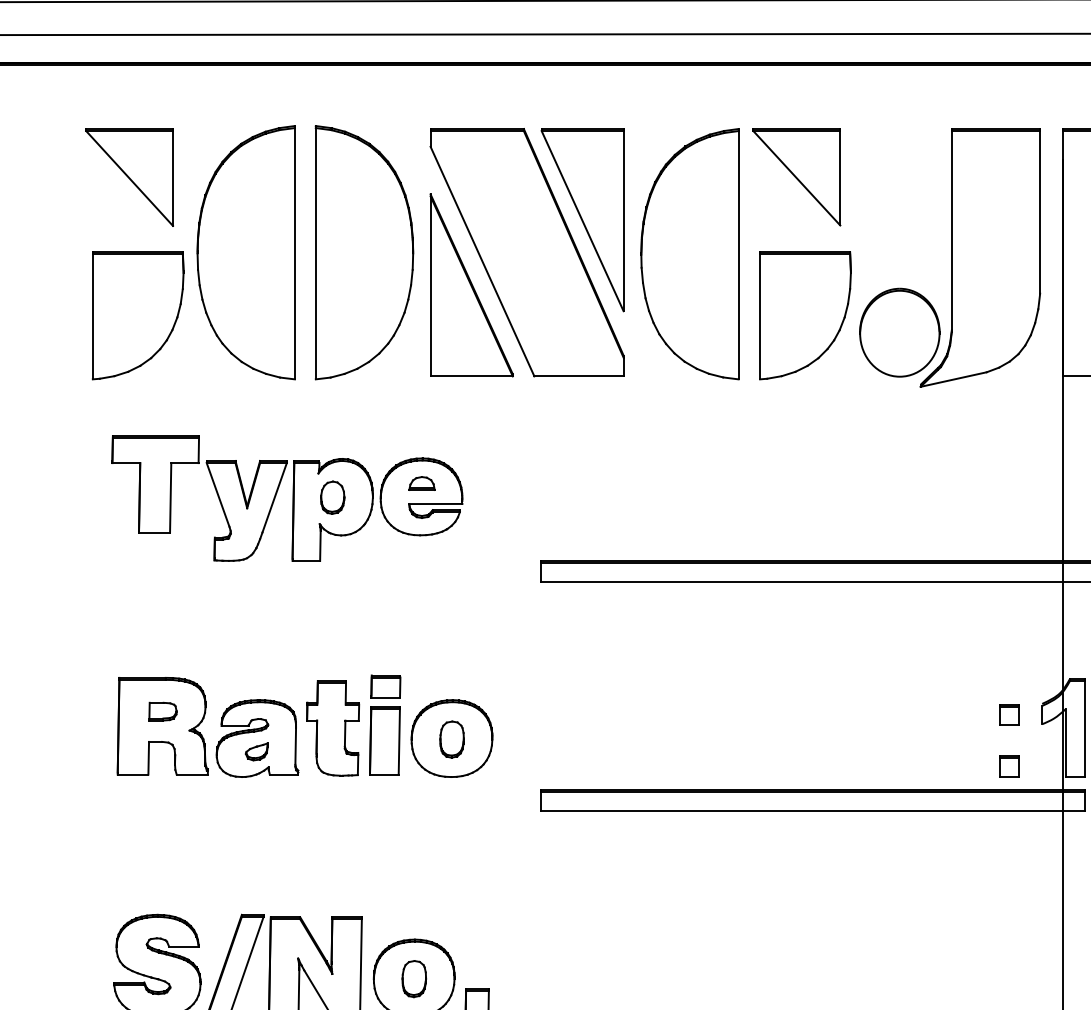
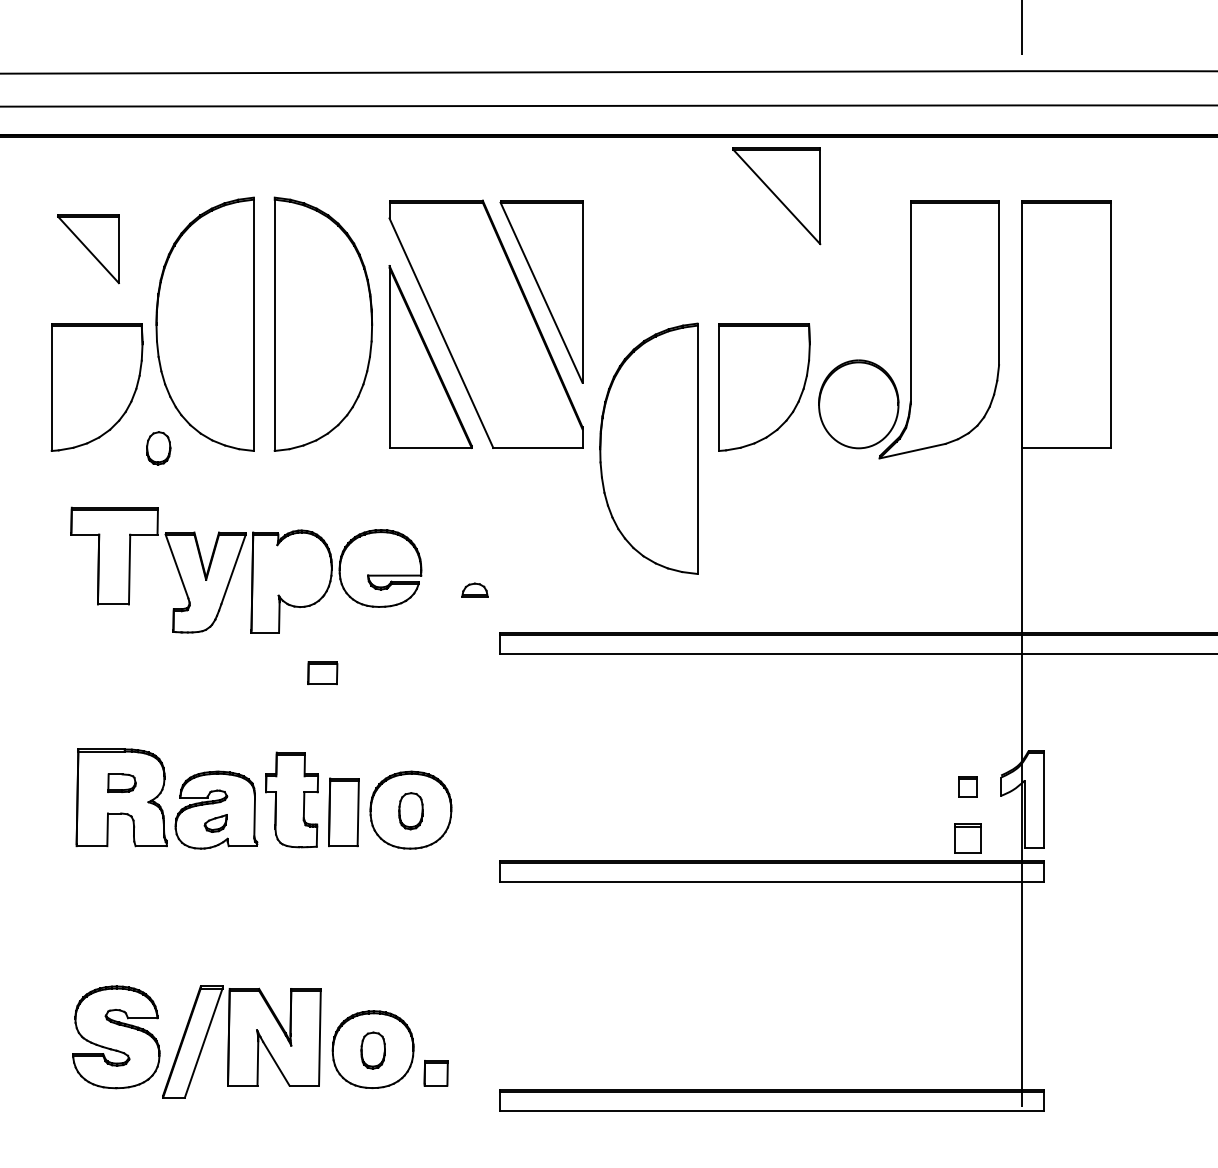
part: (129, 177) -> (88, 249), size x0.7
part: (796, 177) -> (776, 196), moved
part: (689, 253) -> (648, 448), moved
part: (421, 482) -> (474, 589), moved
part: (332, 497) -> (158, 448), moved
part: (385, 685) -> (322, 672), moved
part: (1008, 765) -> (967, 837), size x1.4

